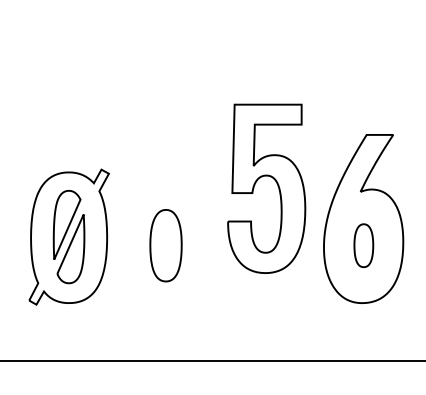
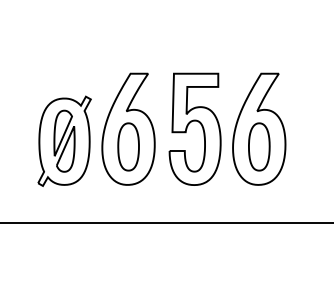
part: (256, 184) -> (188, 126), moved
part: (165, 217) -> (128, 128), added
part: (364, 244) -> (259, 146), size x1.67

